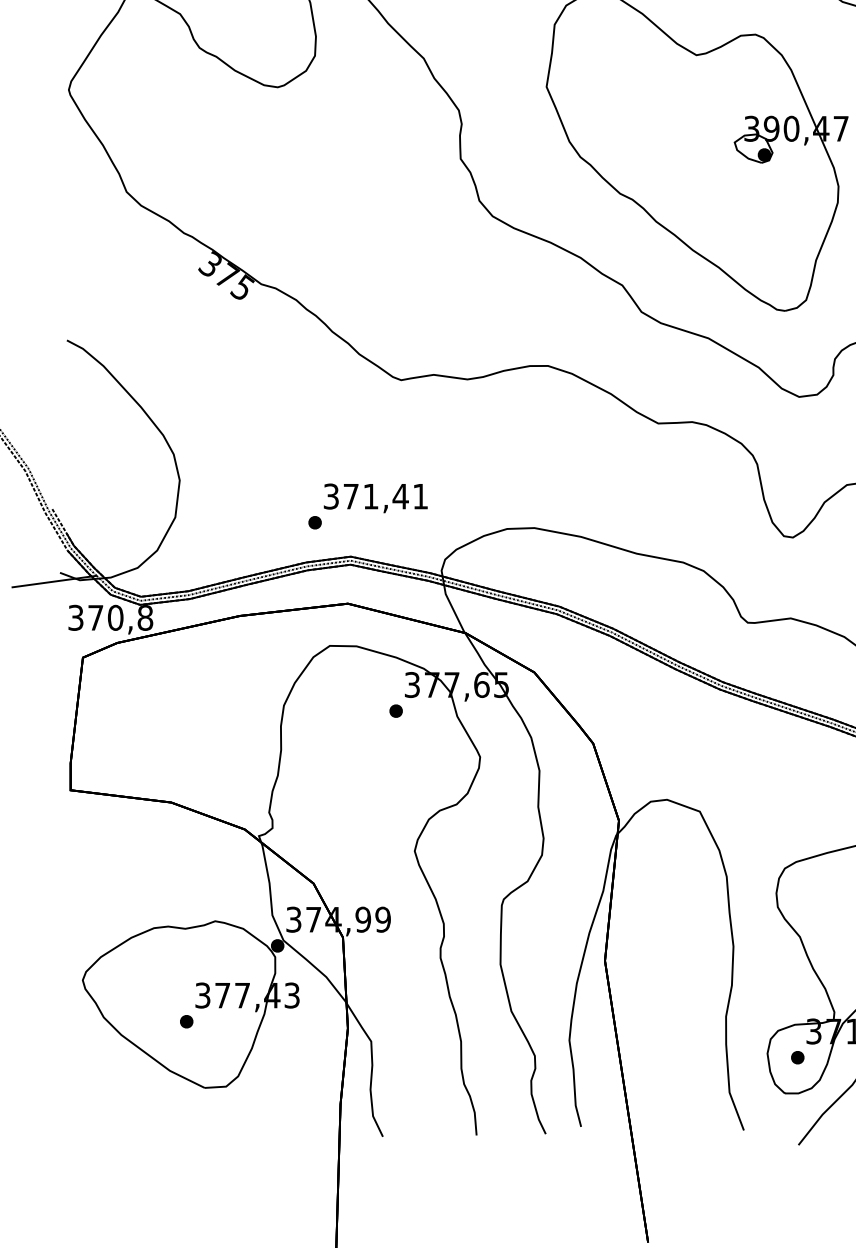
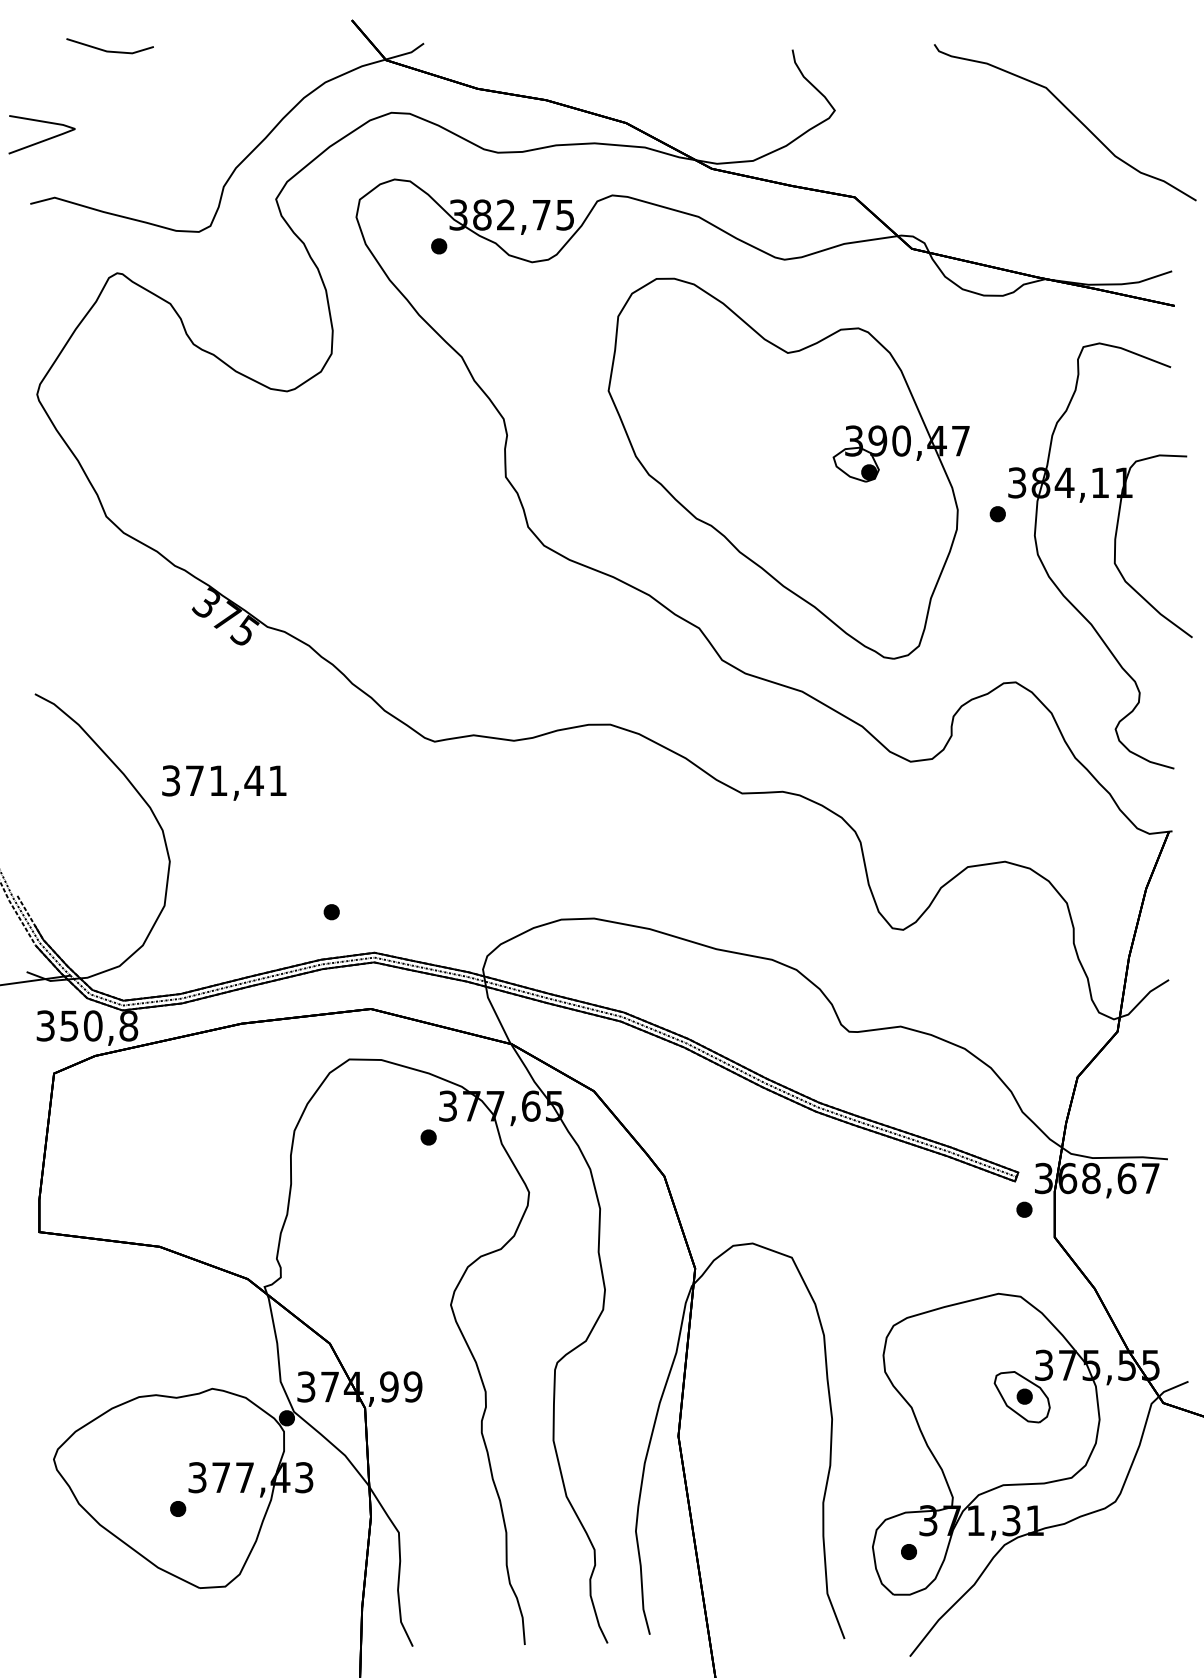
text: (375, 497) -> (224, 782), moved
text: (95, 617) -> (69, 1025), 370,8 -> 350,8

